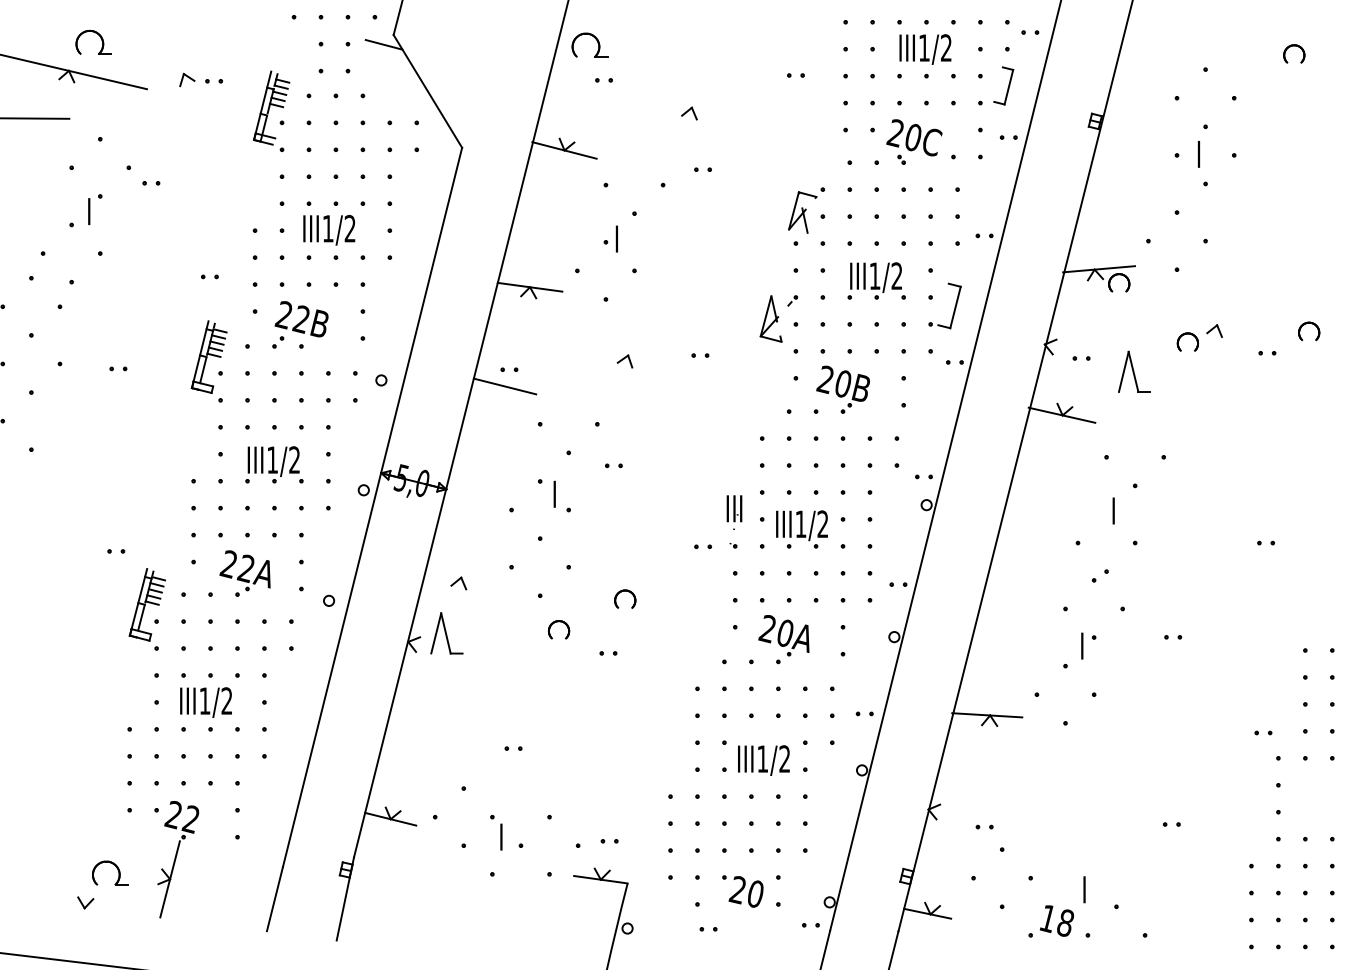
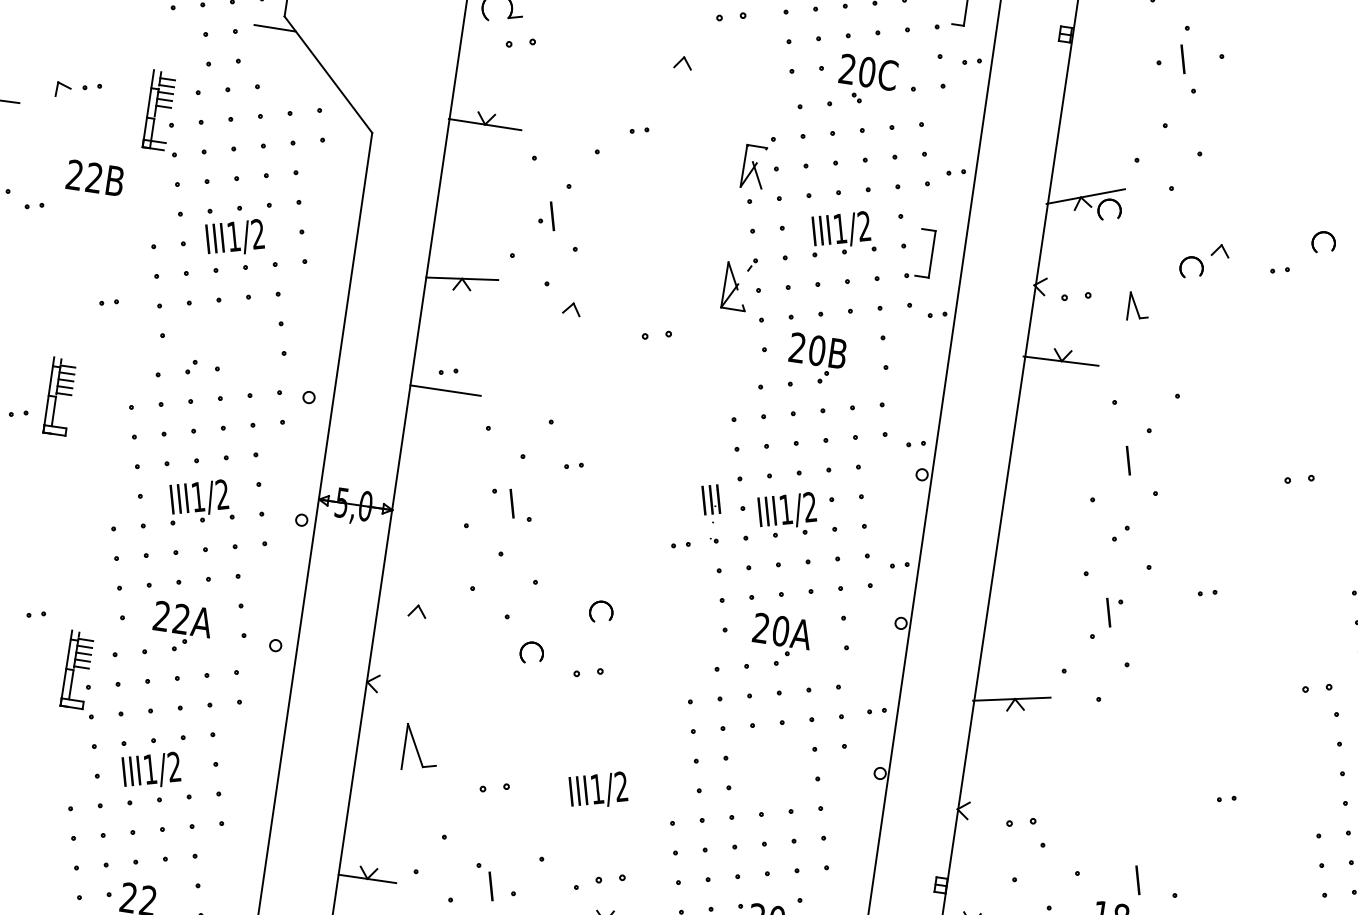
part: (795, 75) -> (730, 16), size x1.6
part: (603, 80) -> (520, 43), size x1.6
part: (689, 113) -> (682, 63), moved
text: (301, 319) -> (94, 178), moved
part: (700, 355) -> (657, 335), size x1.6
part: (208, 356) -> (58, 396), moved
part: (1081, 358) -> (1076, 296), size x1.6
part: (624, 361) -> (570, 310), moved
part: (1134, 371) -> (1135, 305), size x0.6
part: (1265, 542) -> (1298, 478), size x1.6
part: (446, 633) -> (416, 745), moved
part: (608, 653) -> (588, 672), size x1.6
part: (1263, 732) -> (1317, 687), size x1.6
part: (513, 748) -> (494, 787), size x1.6
text: (763, 760) -> (598, 790), moved
part: (984, 826) -> (1020, 821), size x1.6
part: (609, 841) -> (610, 879), size x1.6

